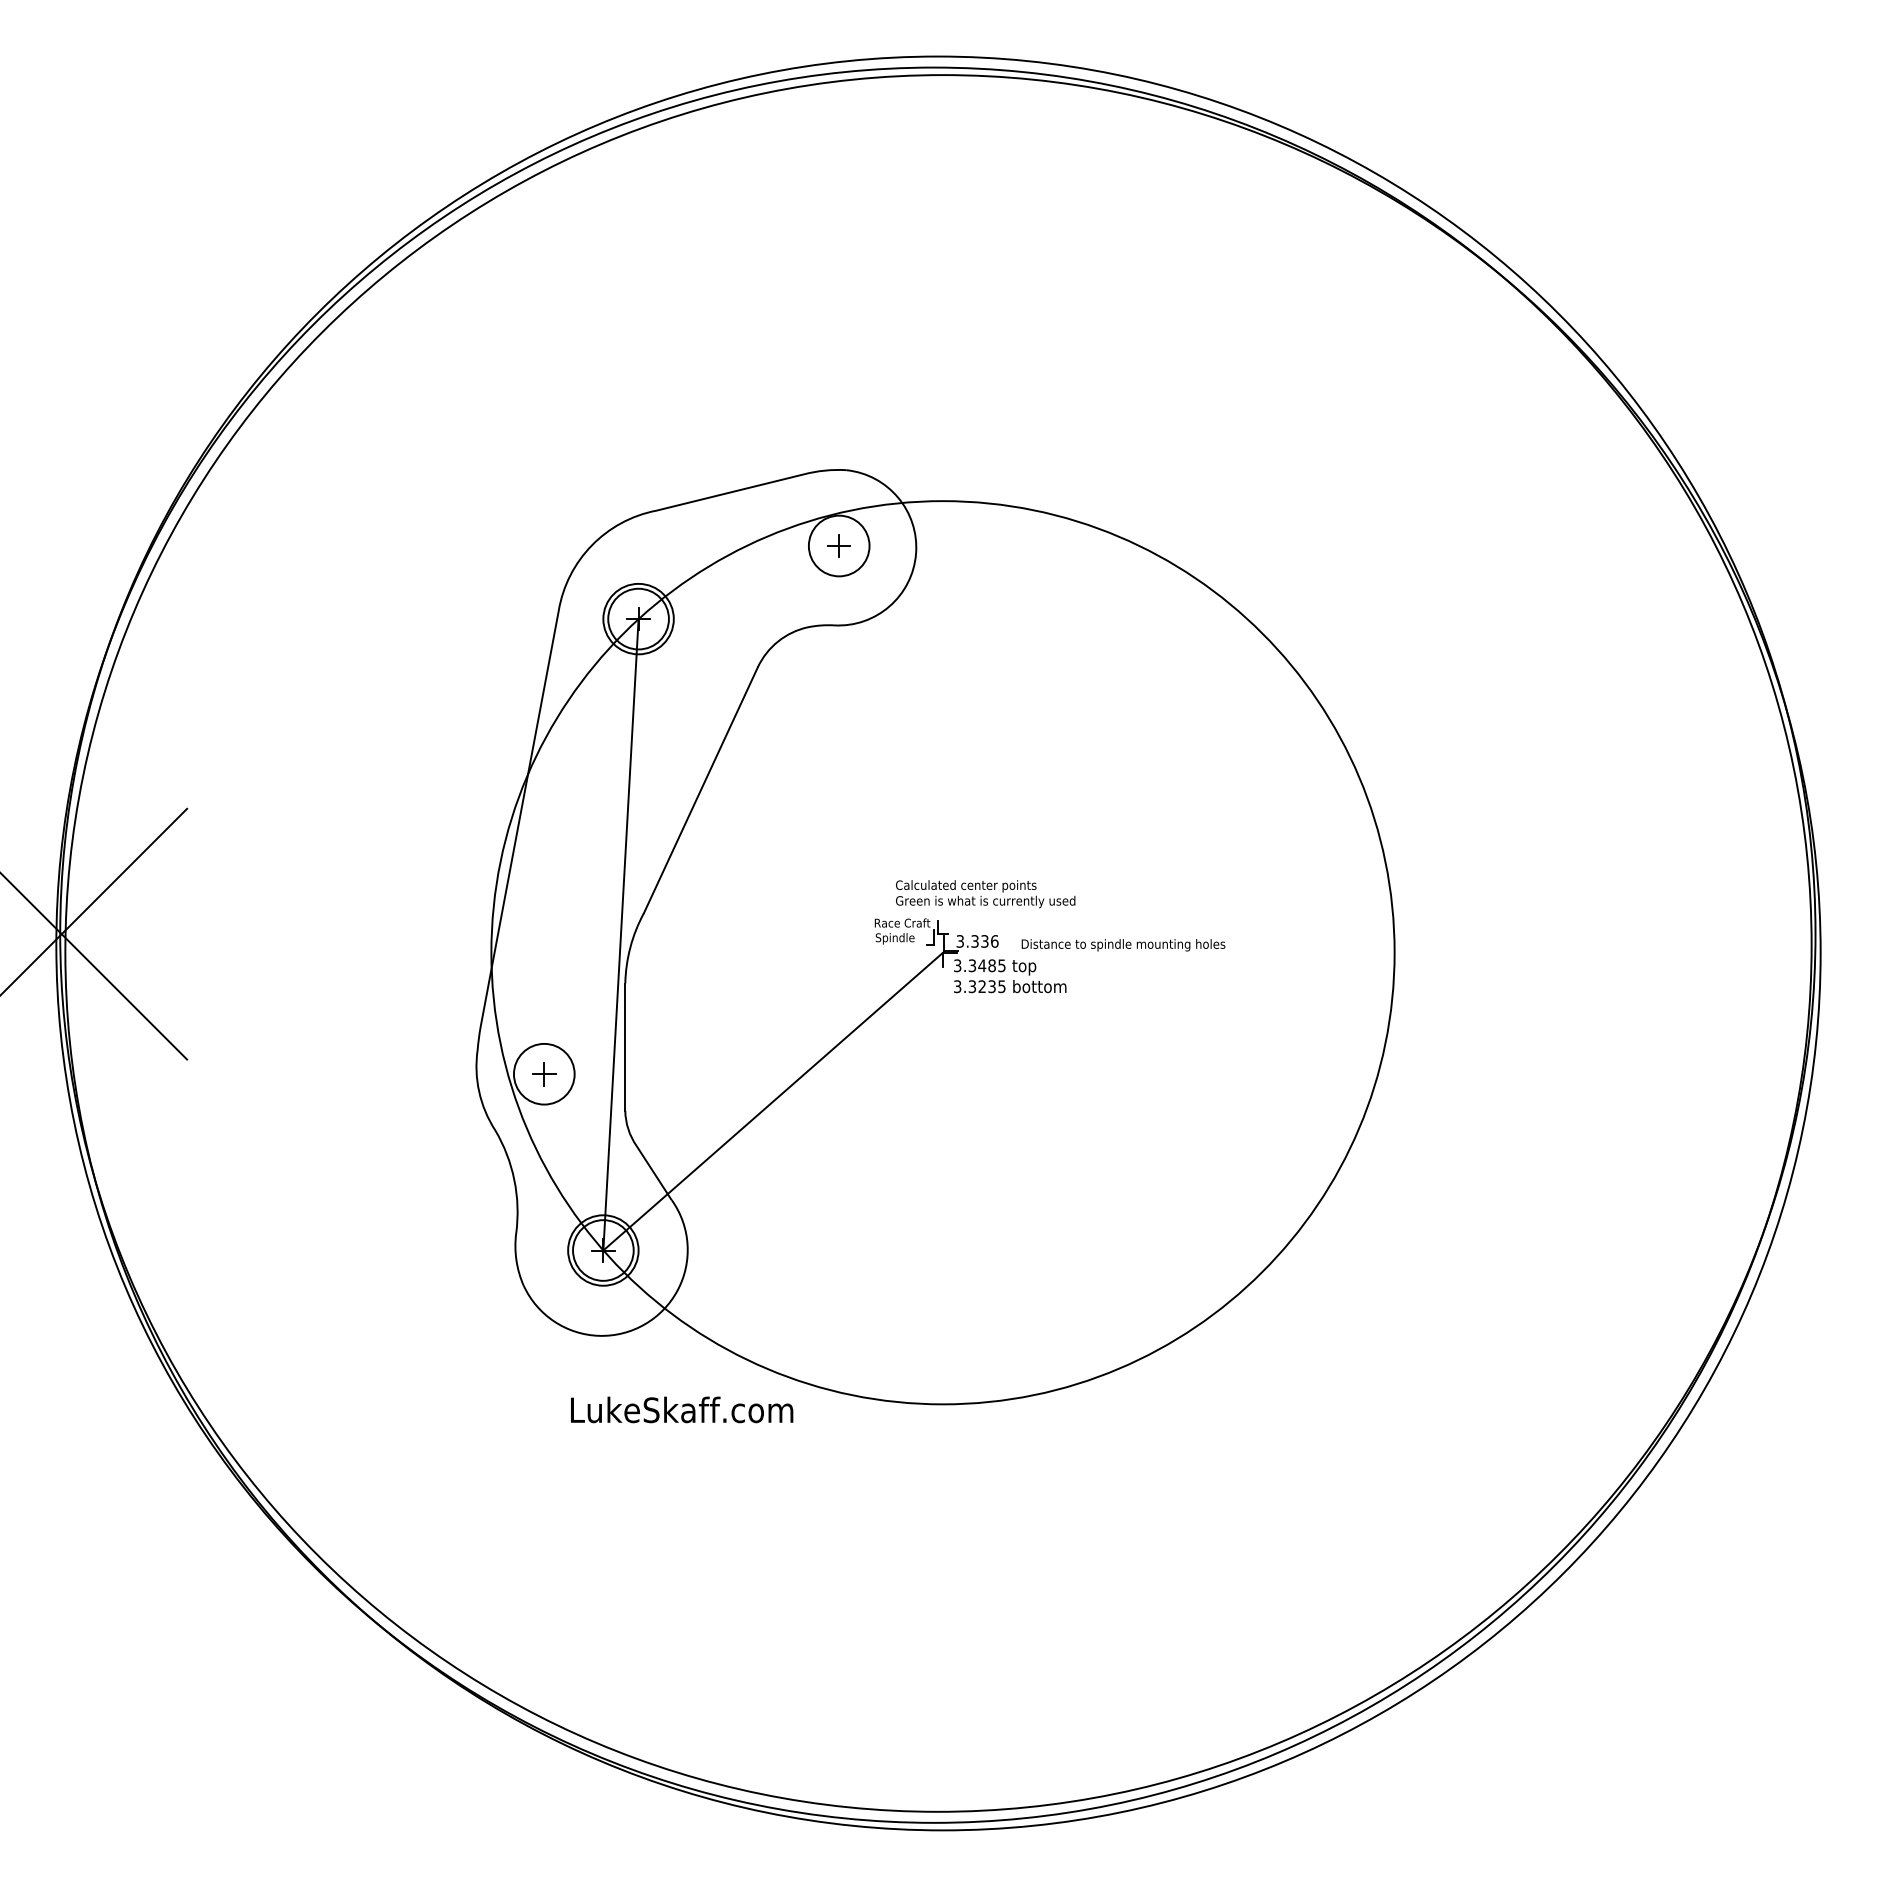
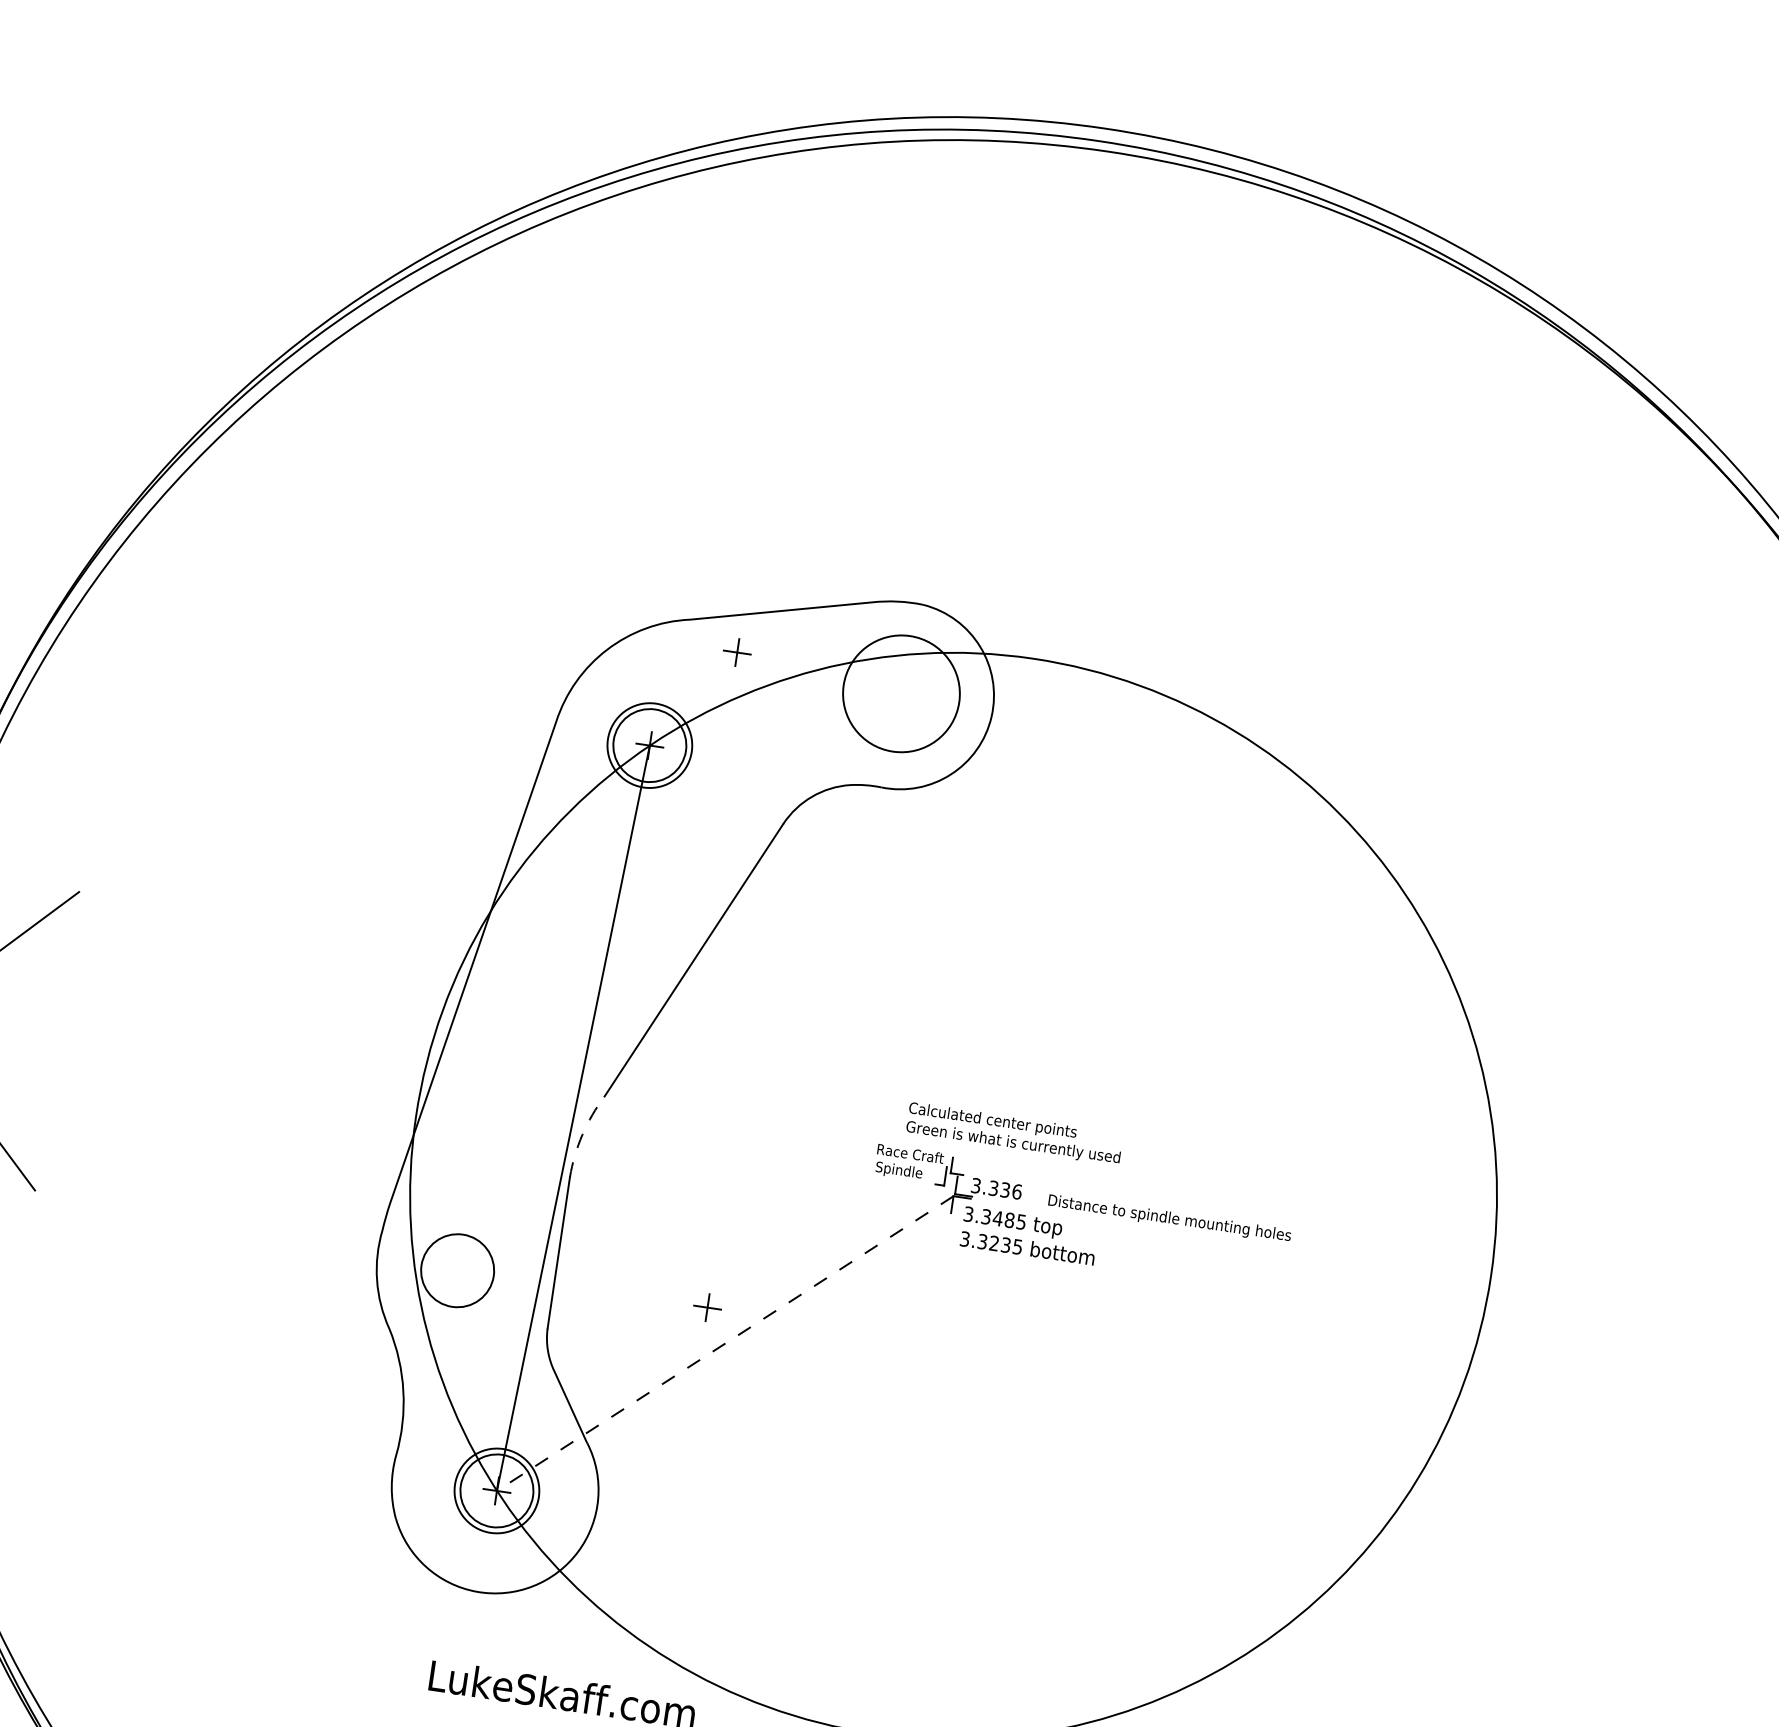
circle: (838, 545) -> (900, 693), size x1.6
part: (838, 545) -> (736, 651), moved
line: (630, 947) -> (582, 1135), solid -> dashed
part: (544, 1074) -> (707, 1308), moved
line: (773, 1101) -> (725, 1343), solid -> dashed

